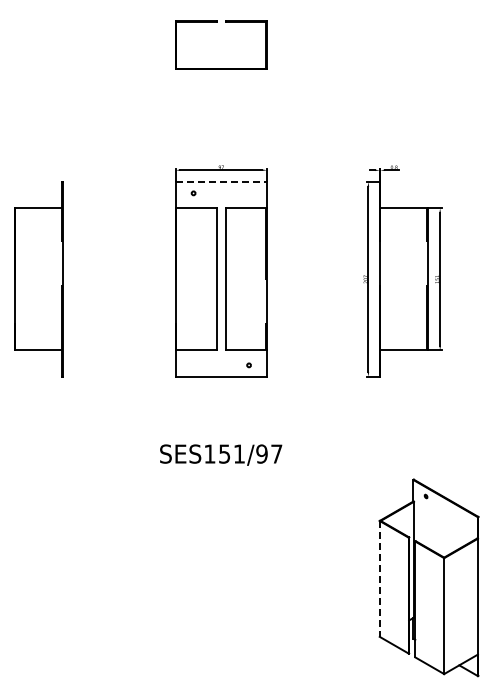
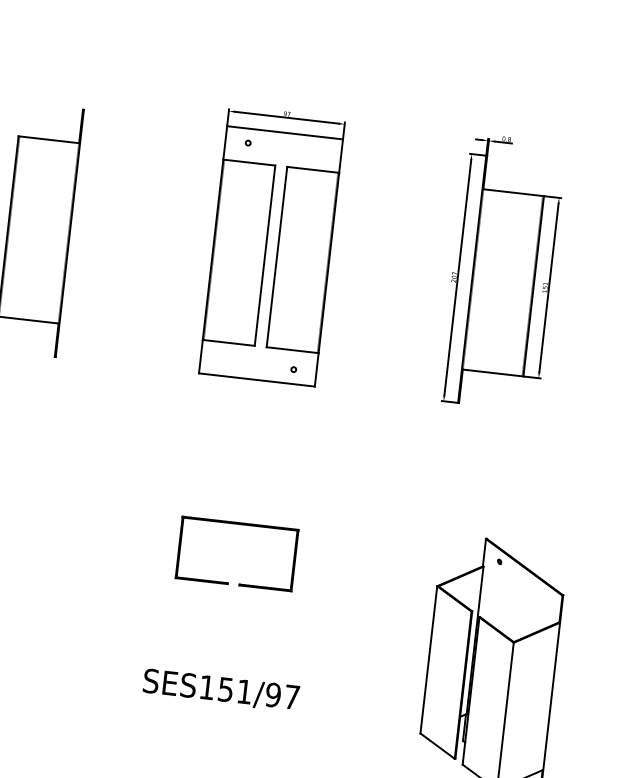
line: (221, 182) -> (285, 133), dashed -> solid
text: (221, 454) -> (221, 689), moved
part: (221, 490) -> (240, 524), added
line: (379, 578) -> (428, 659), dashed -> solid

